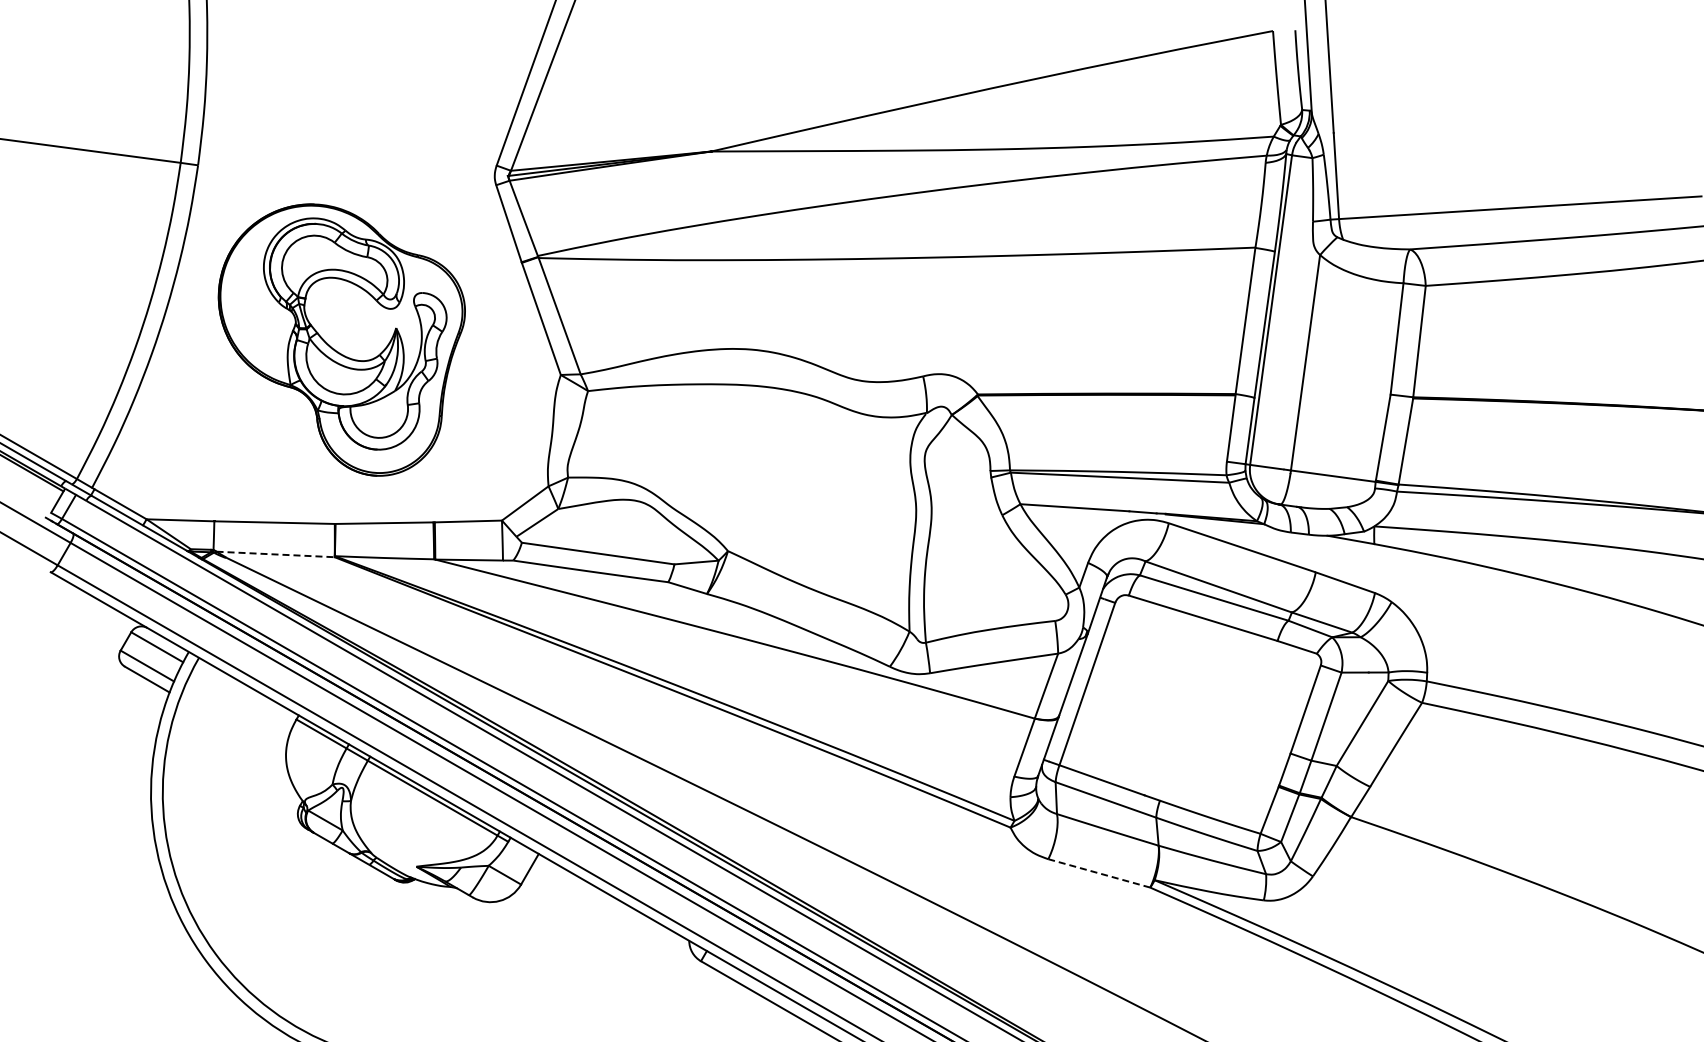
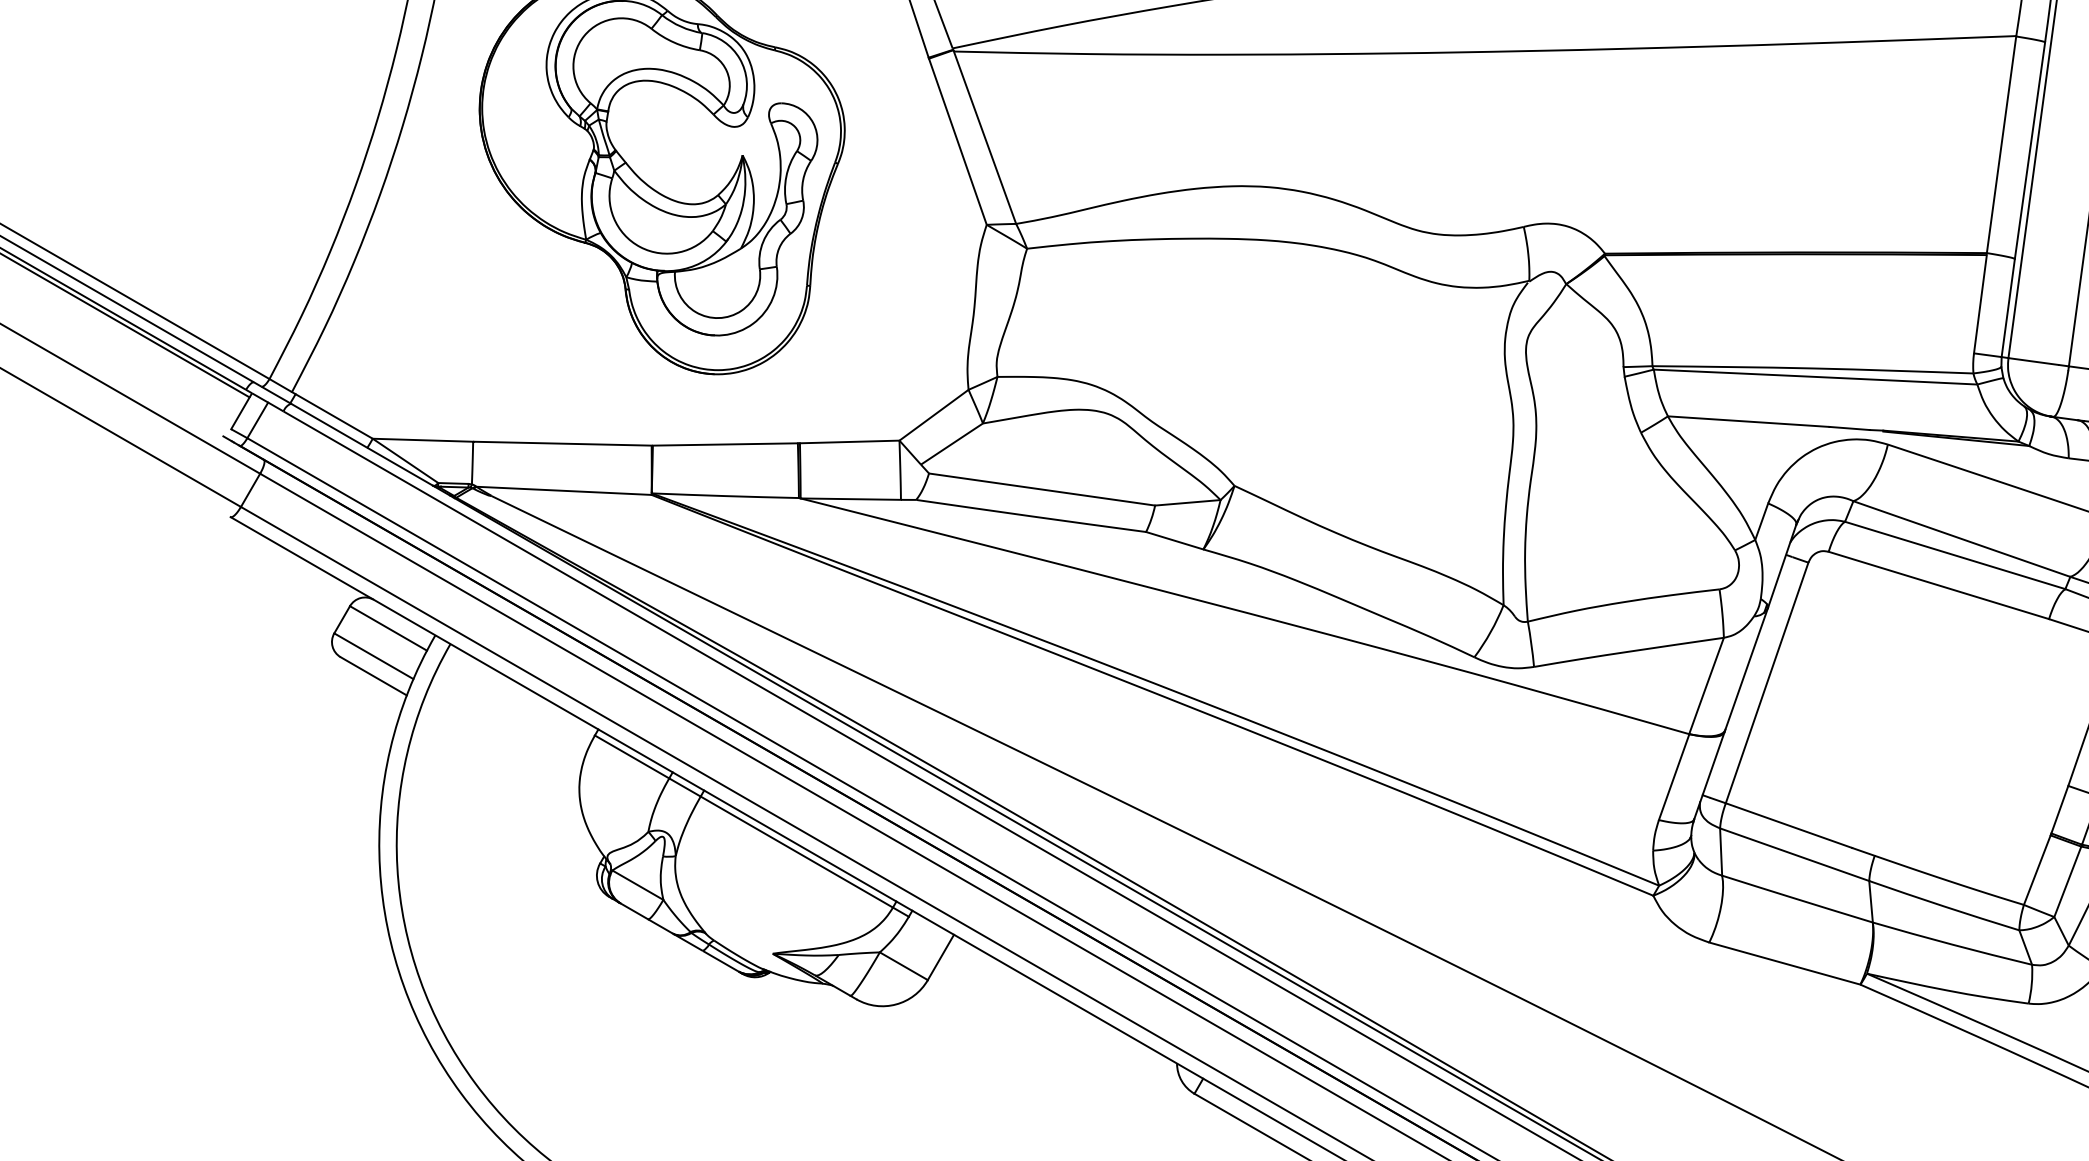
line: (276, 554) -> (565, 490), dashed -> solid
line: (1099, 873) -> (1785, 963), dashed -> solid

